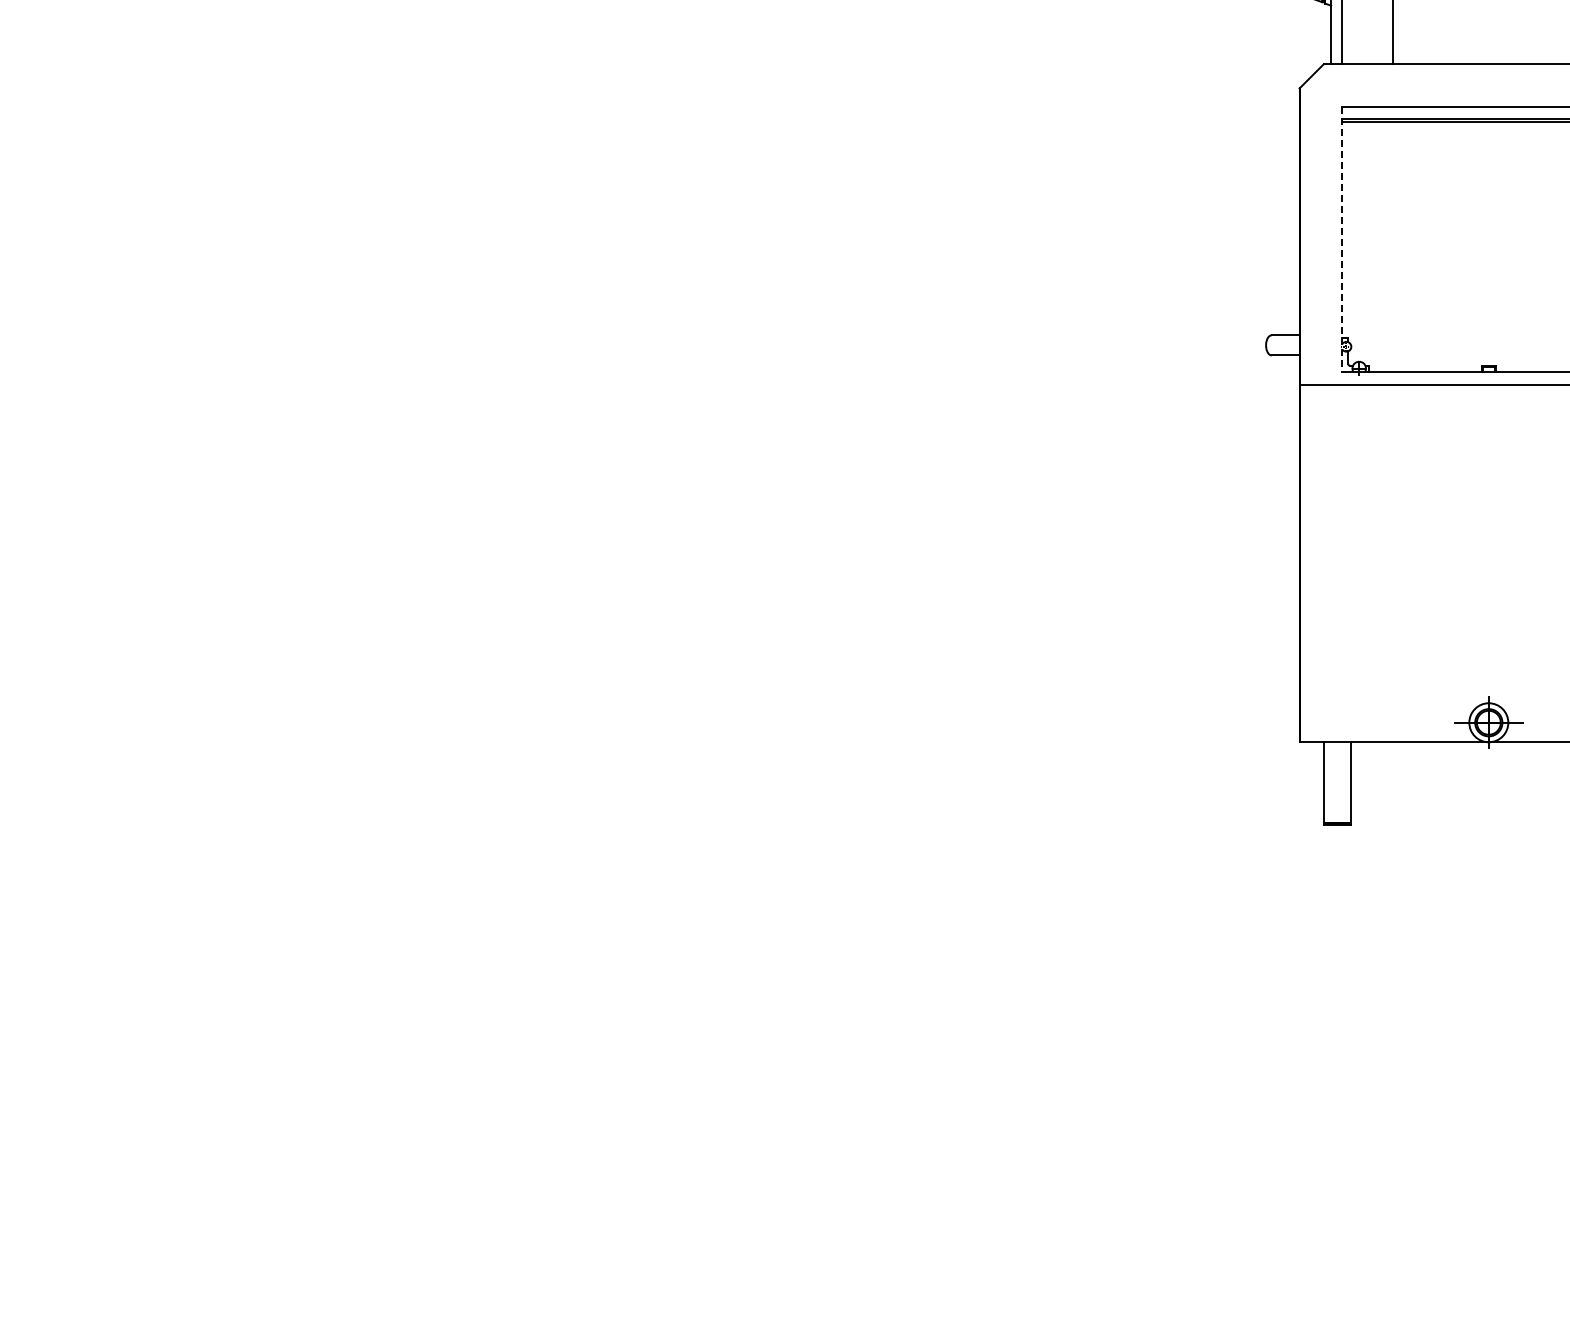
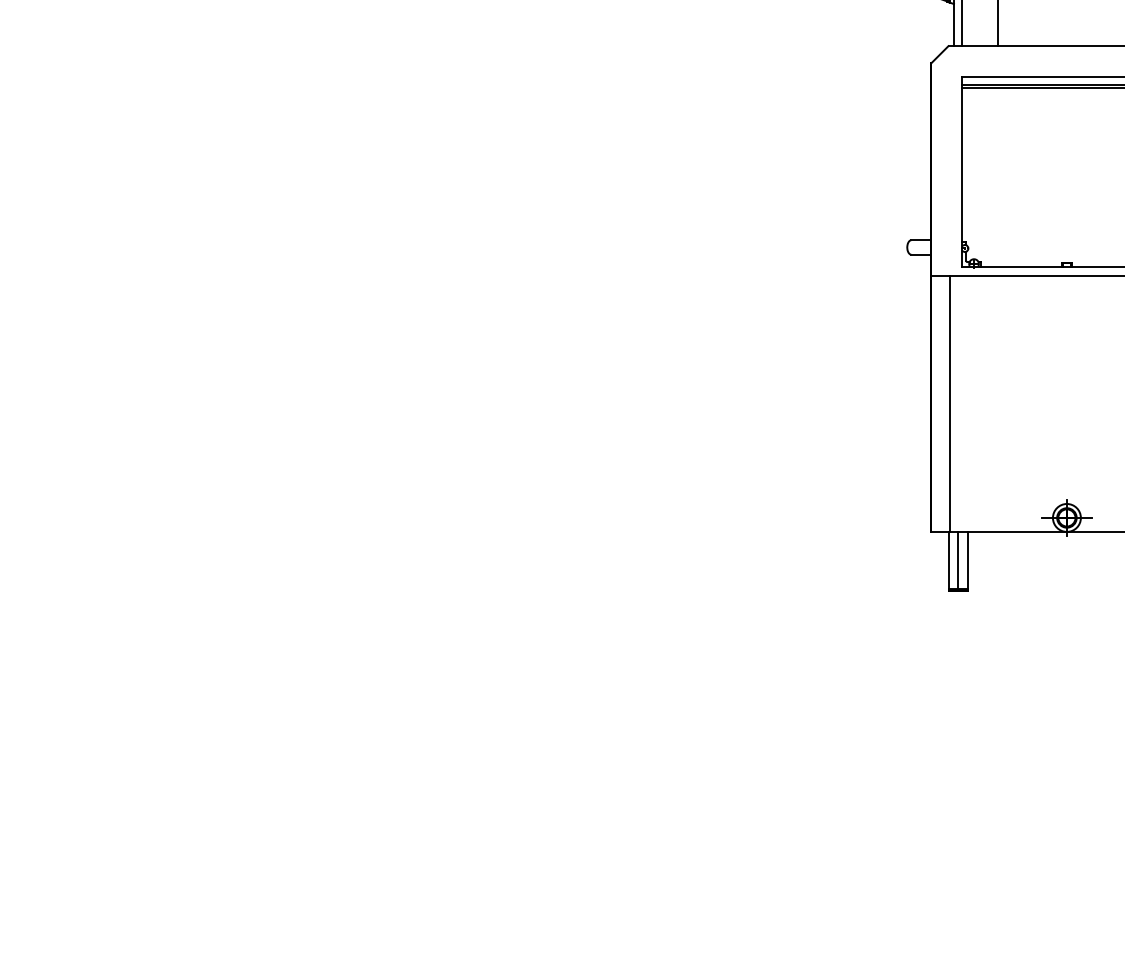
line: (1342, 240) -> (962, 172), dashed -> solid
line: (1326, 562) -> (950, 403), added
line: (1337, 782) -> (958, 560), added

